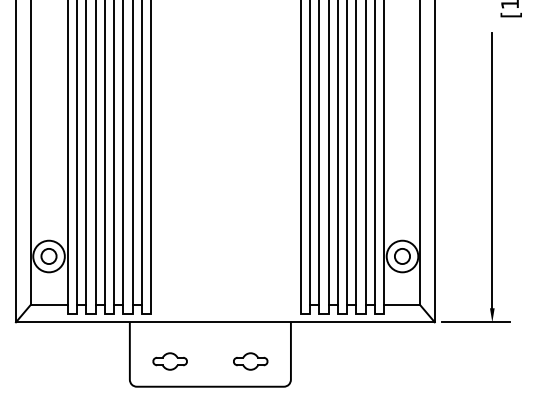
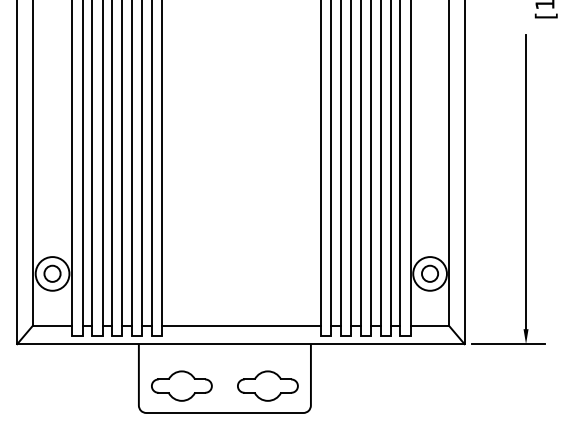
line: (225, 304) -> (241, 325), added
part: (169, 360) -> (181, 385), size x1.67
part: (250, 360) -> (267, 385), size x1.67

